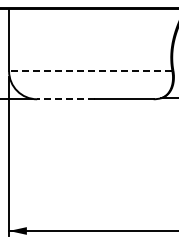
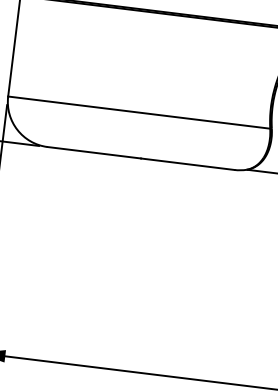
line: (90, 71) -> (138, 112), dashed -> solid
line: (65, 99) -> (93, 152), dashed -> solid

